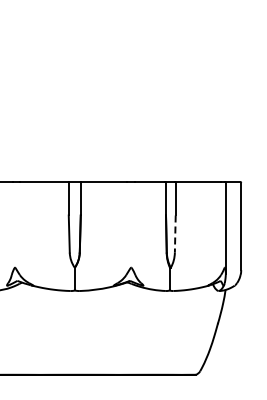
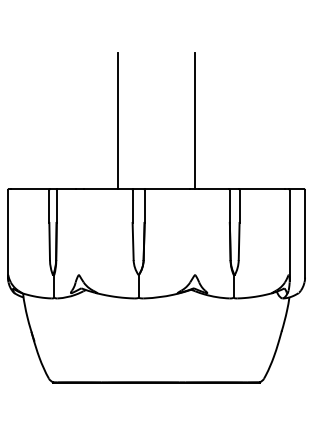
line: (53, 114) -> (117, 121), added
line: (131, 114) -> (195, 121), added
line: (175, 234) -> (239, 241), dashed -> solid

